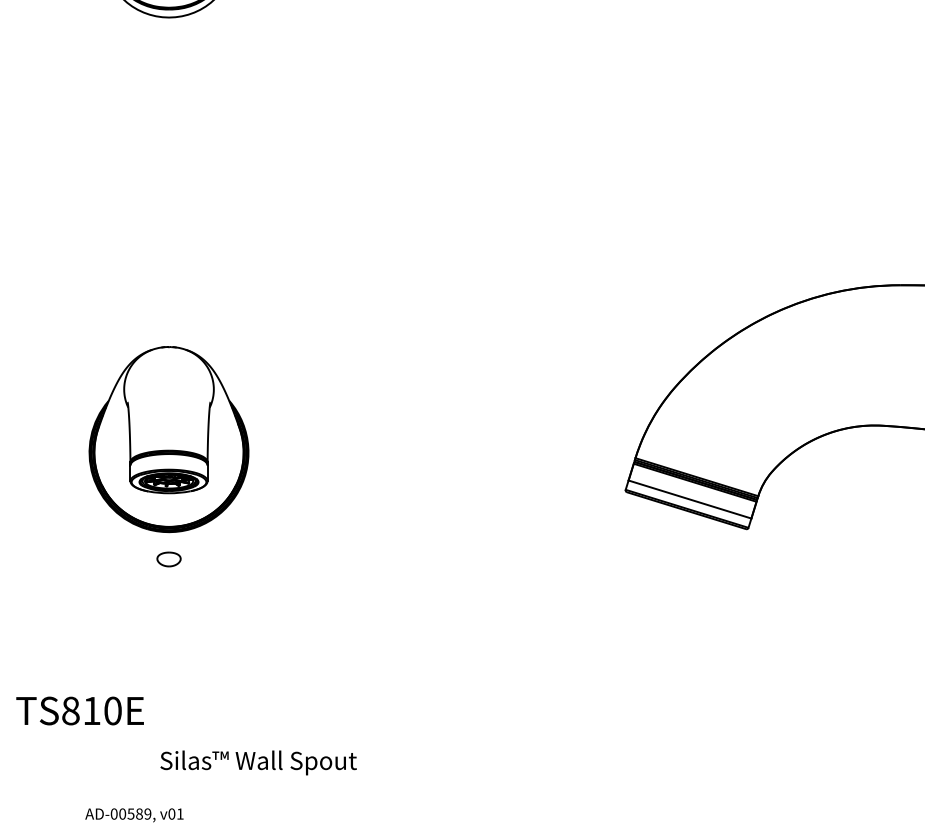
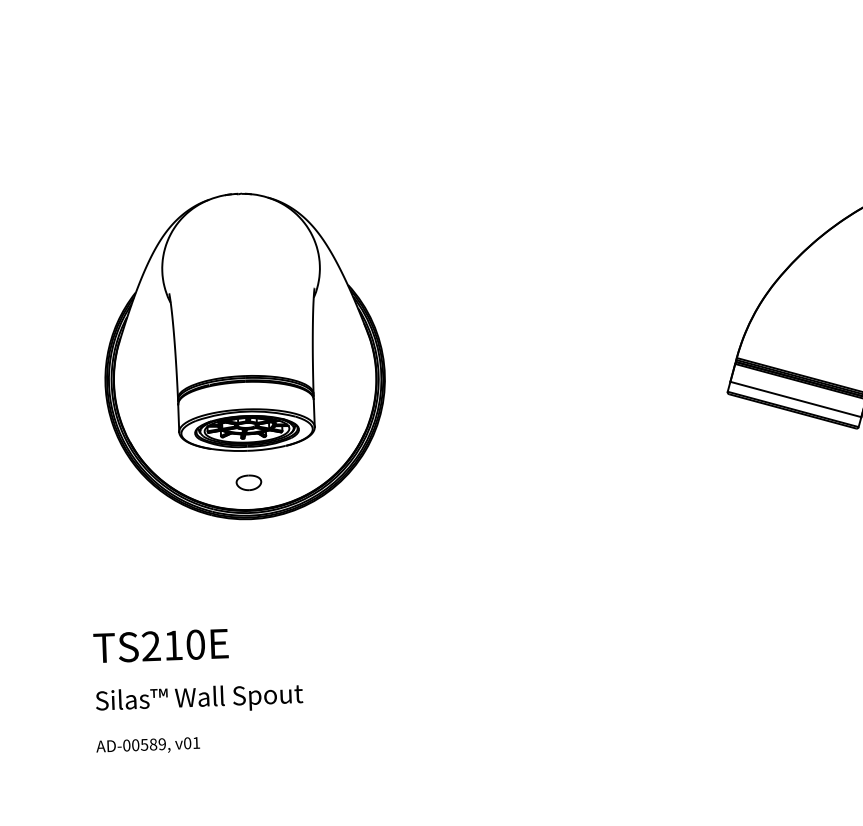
part: (168, 439) -> (243, 356), size x1.67
text: (70, 710) -> (150, 645), TS810E -> TS210E
text: (258, 762) -> (199, 698), moved
text: (134, 815) -> (148, 746), moved

